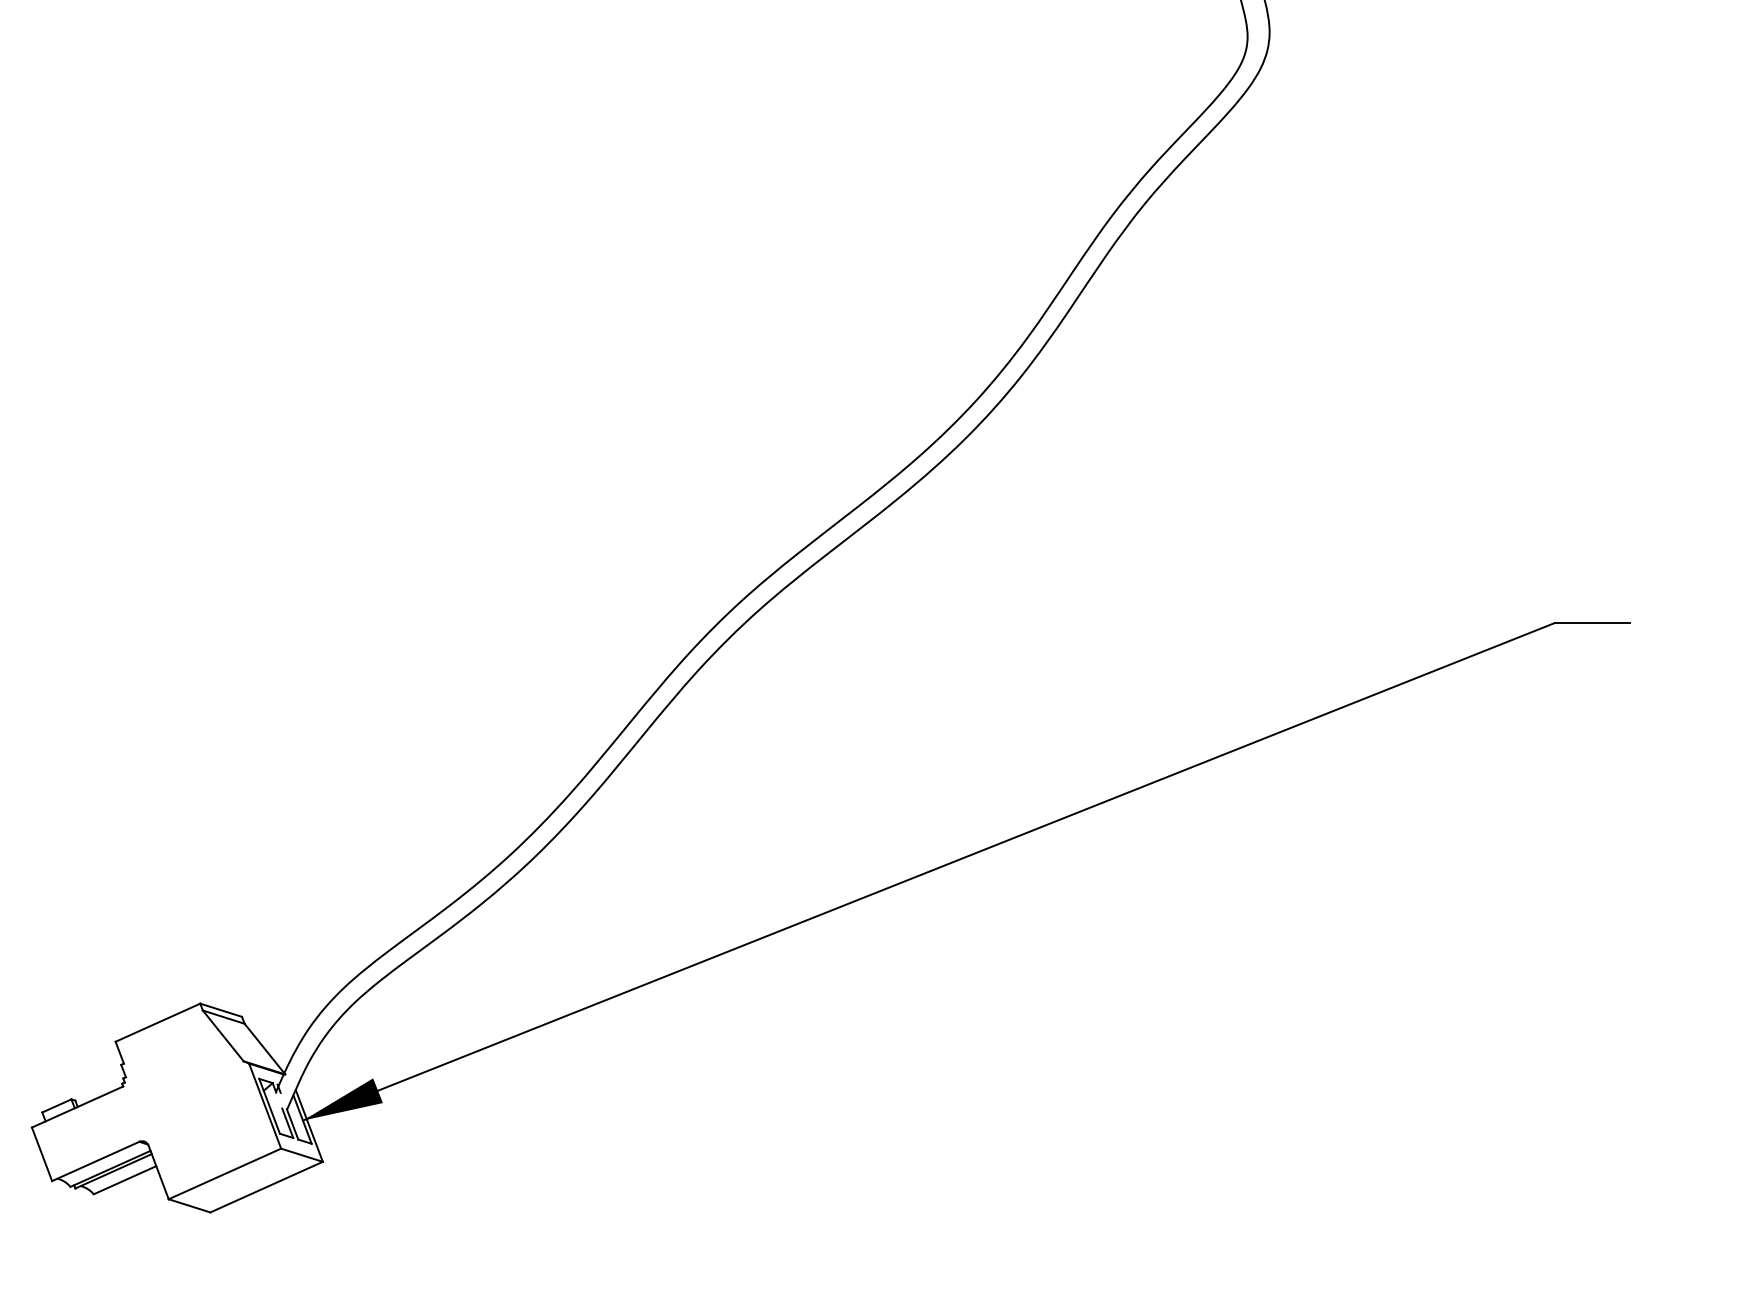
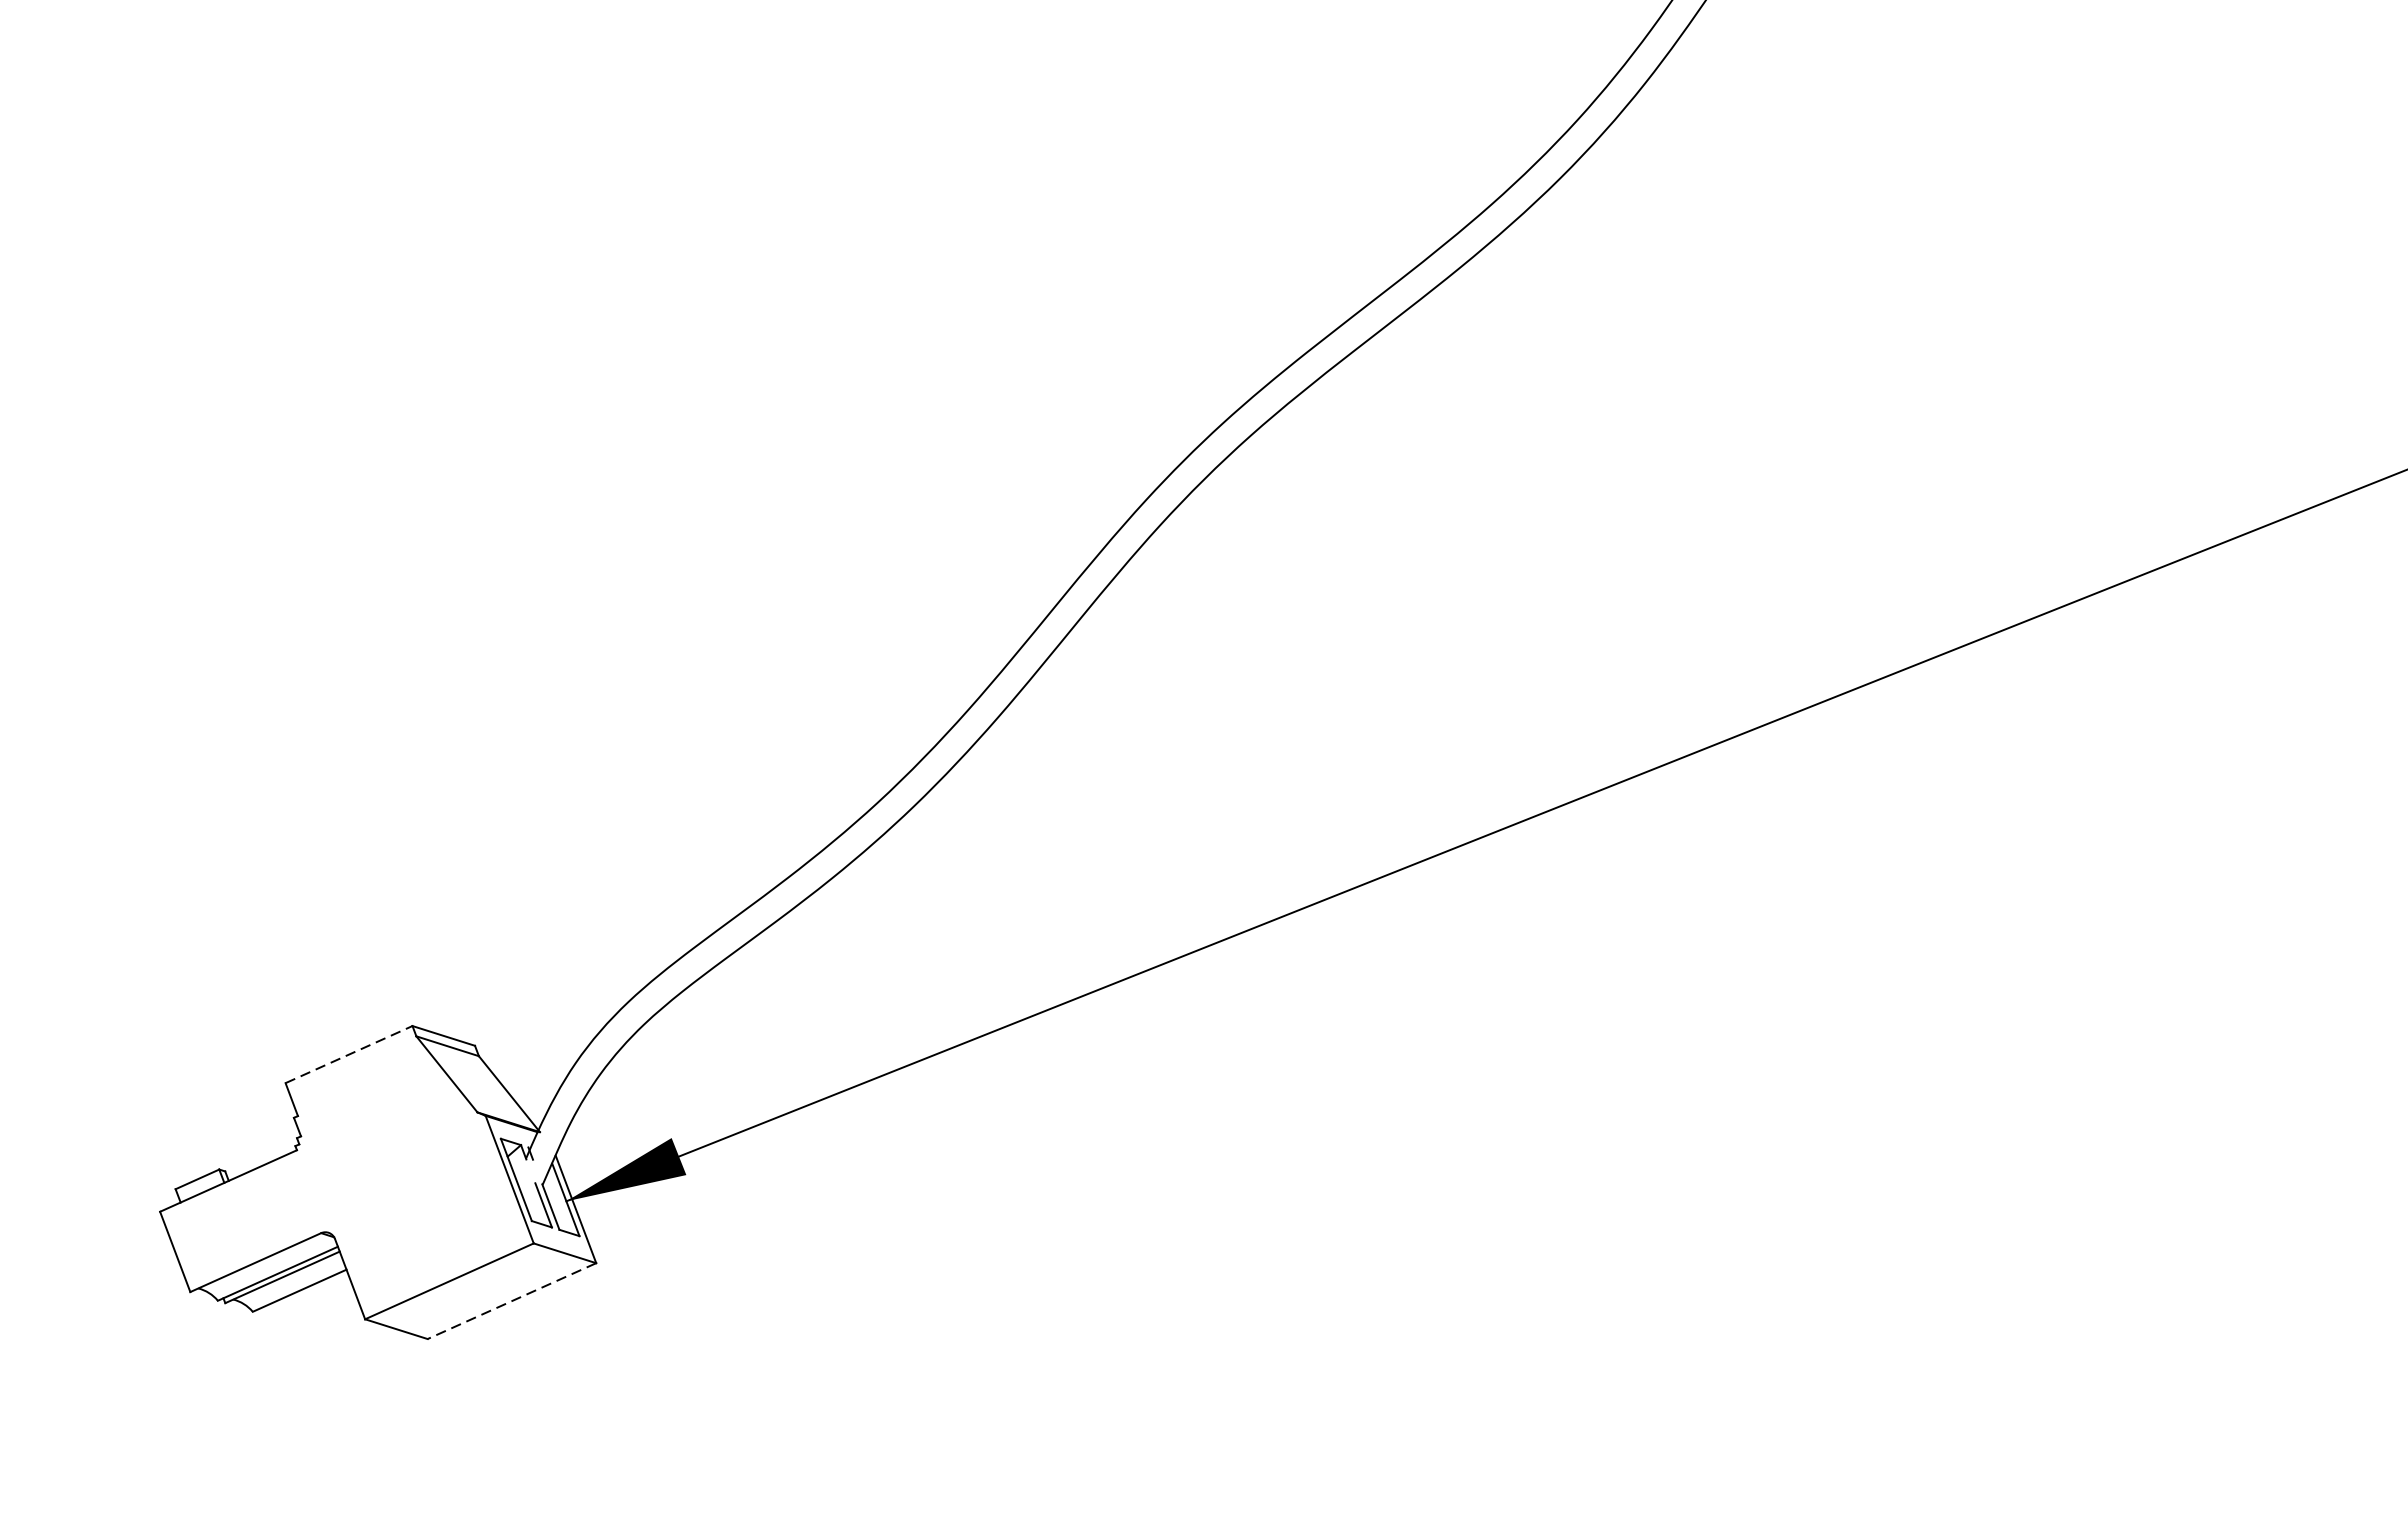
line: (158, 1022) -> (349, 1054), solid -> dashed
line: (266, 1187) -> (511, 1301), solid -> dashed

